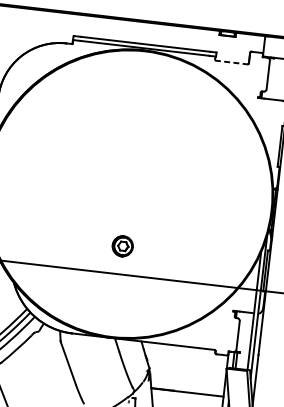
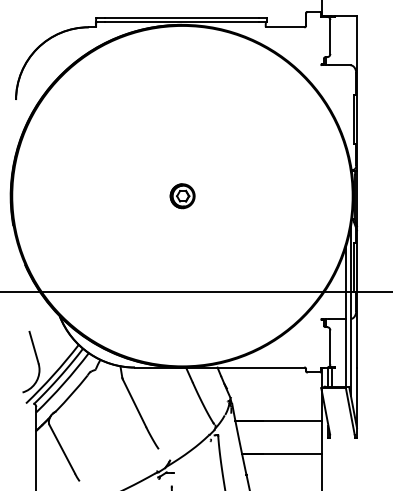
line: (231, 62) -> (285, 27), dashed -> solid
part: (122, 246) -> (182, 196), moved

